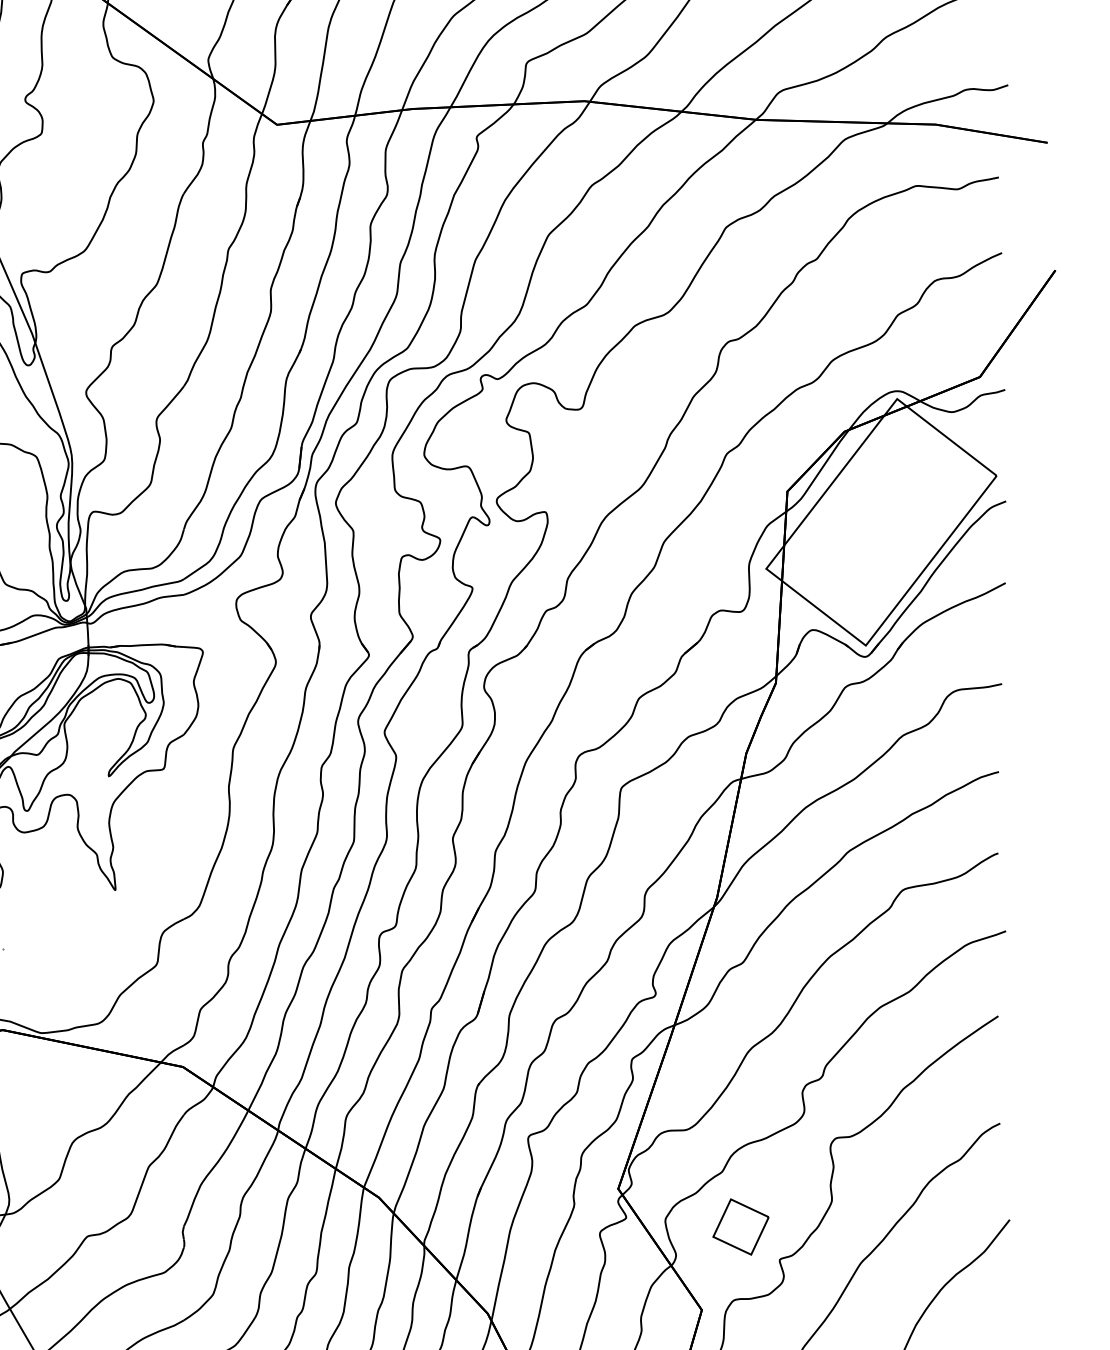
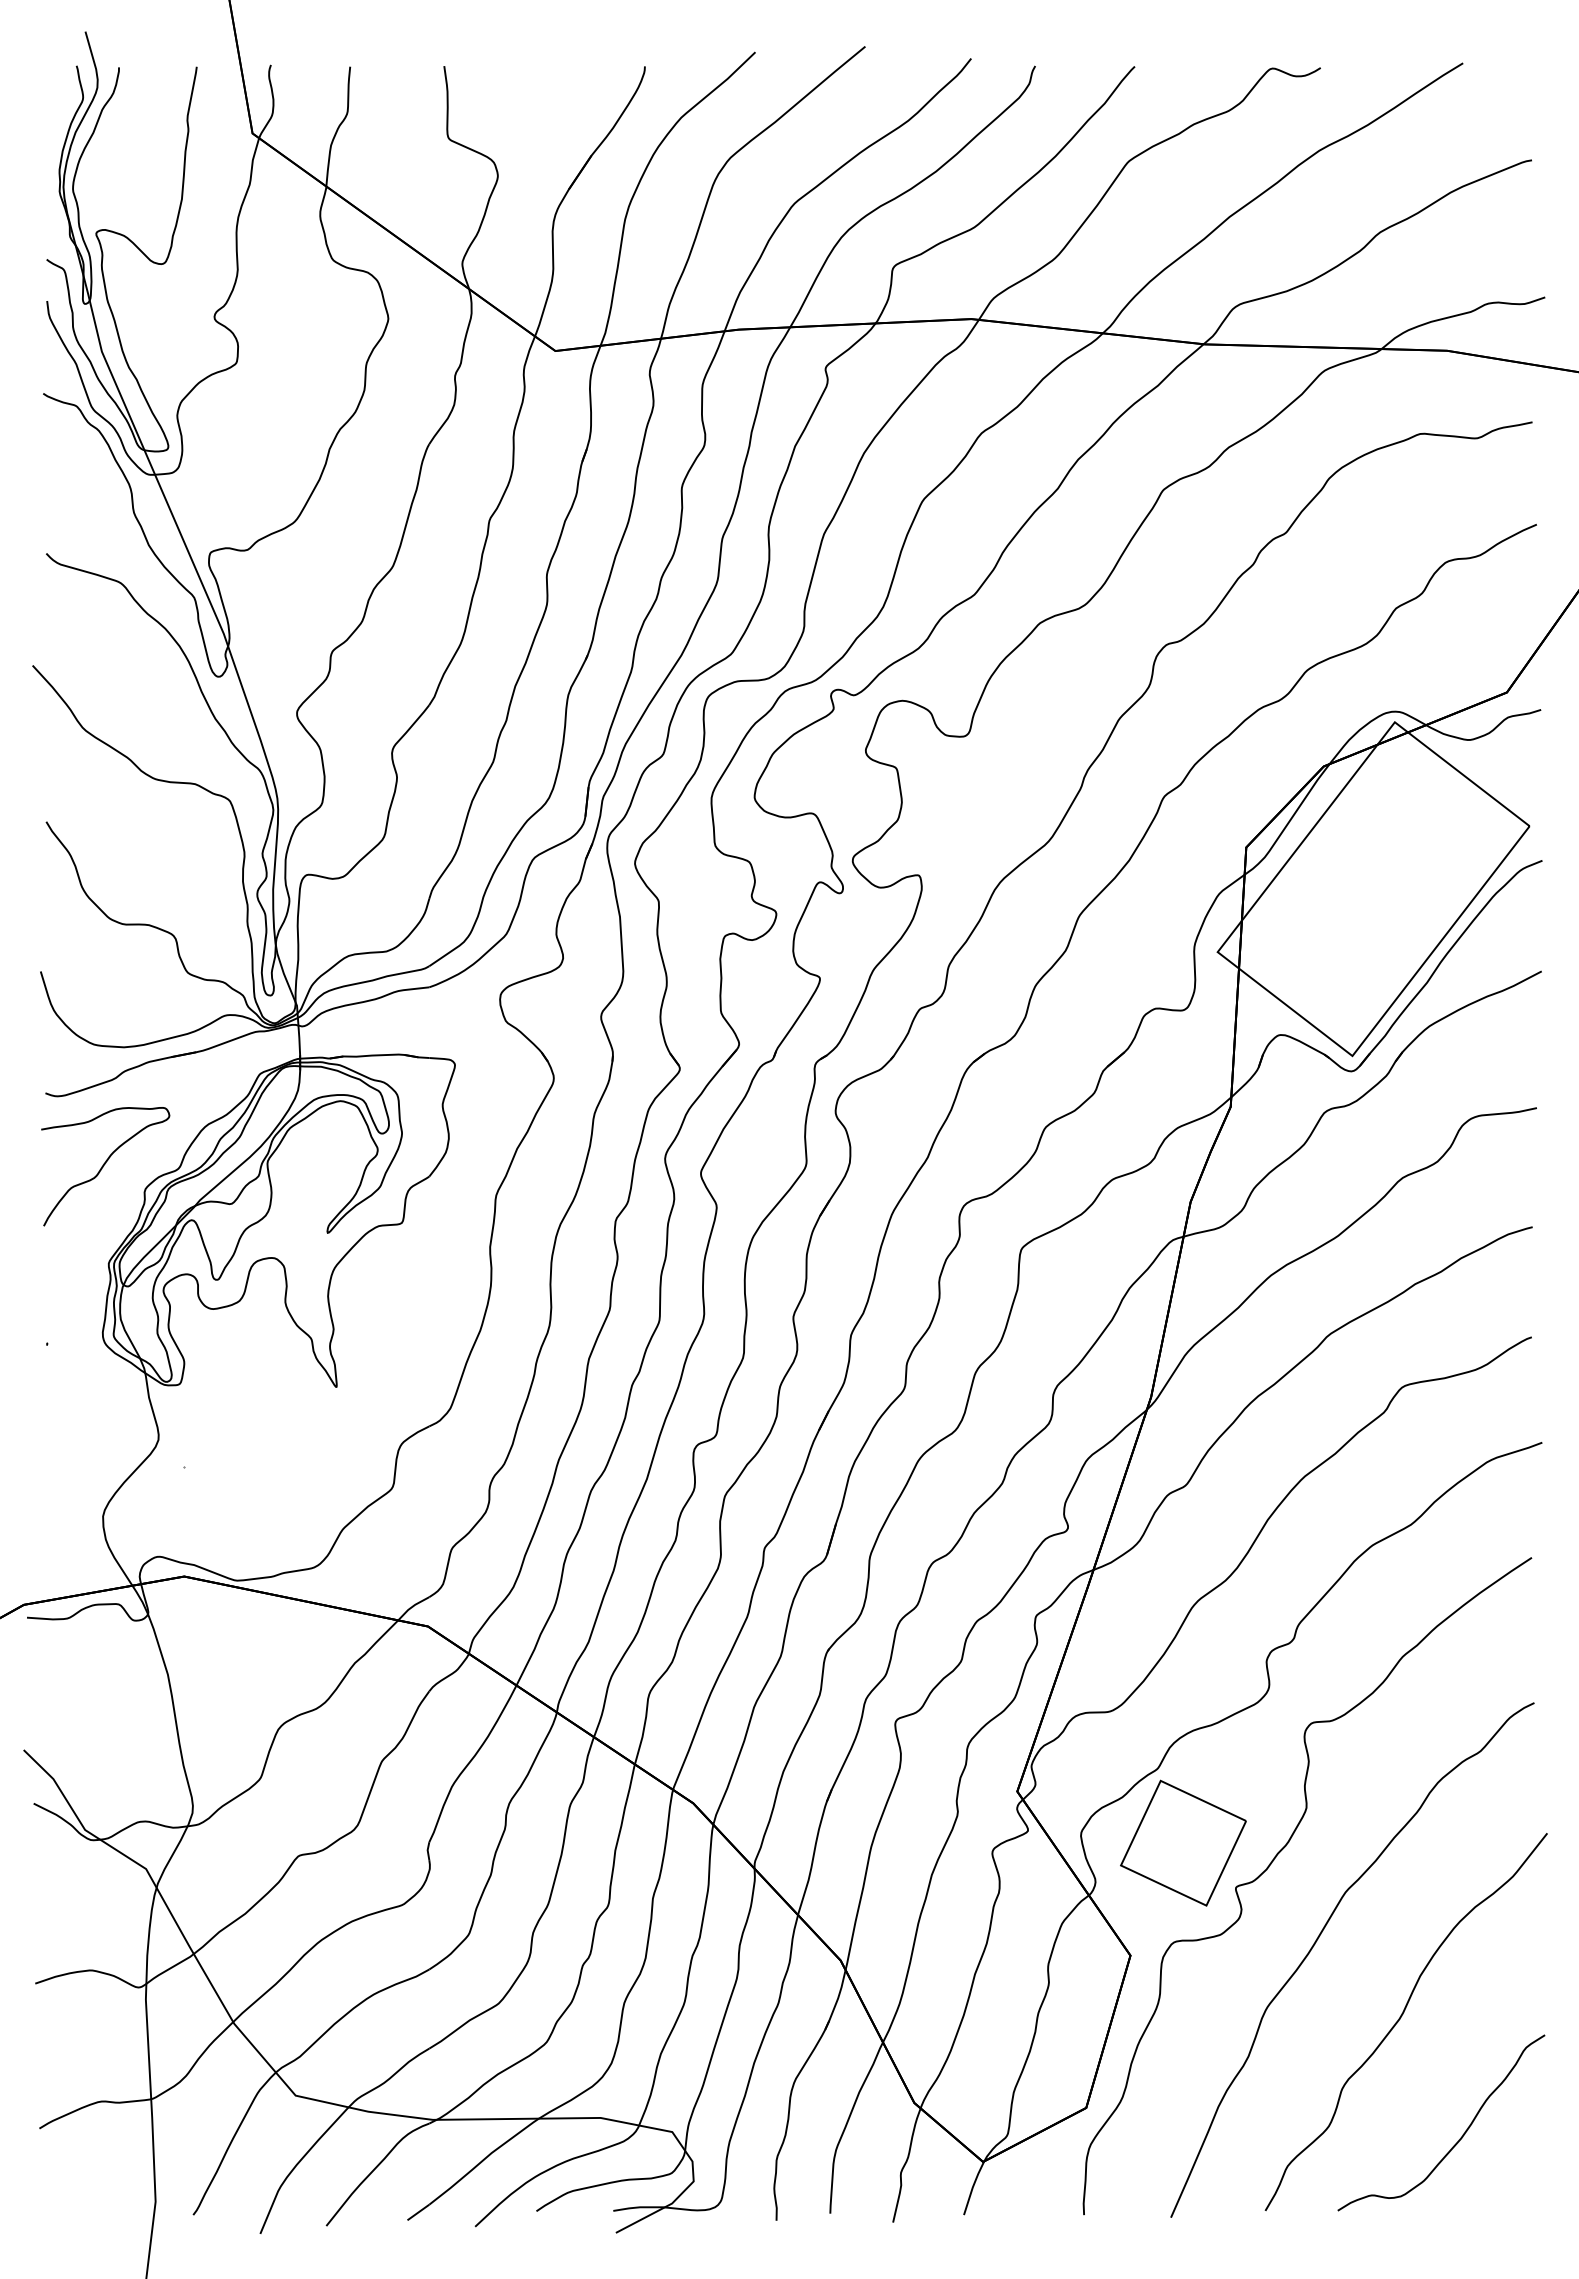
part: (741, 1226) -> (1183, 1842), size x1.67

